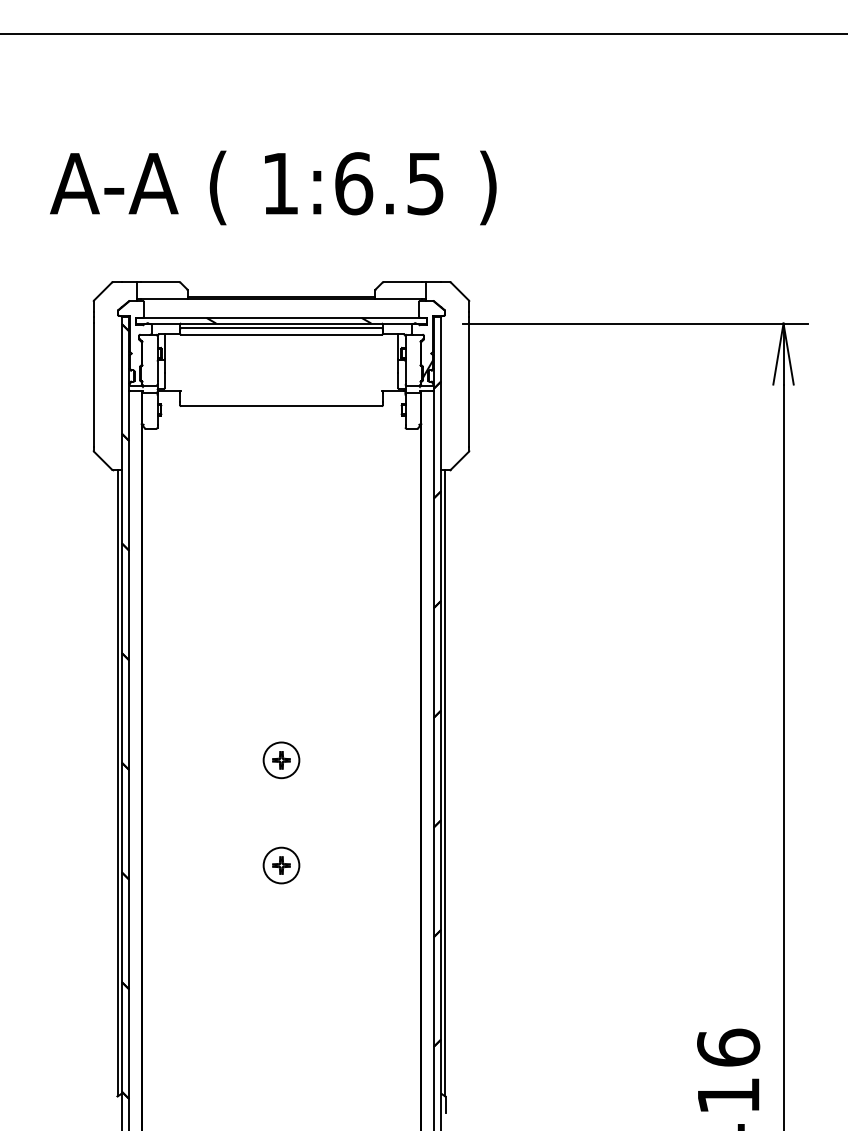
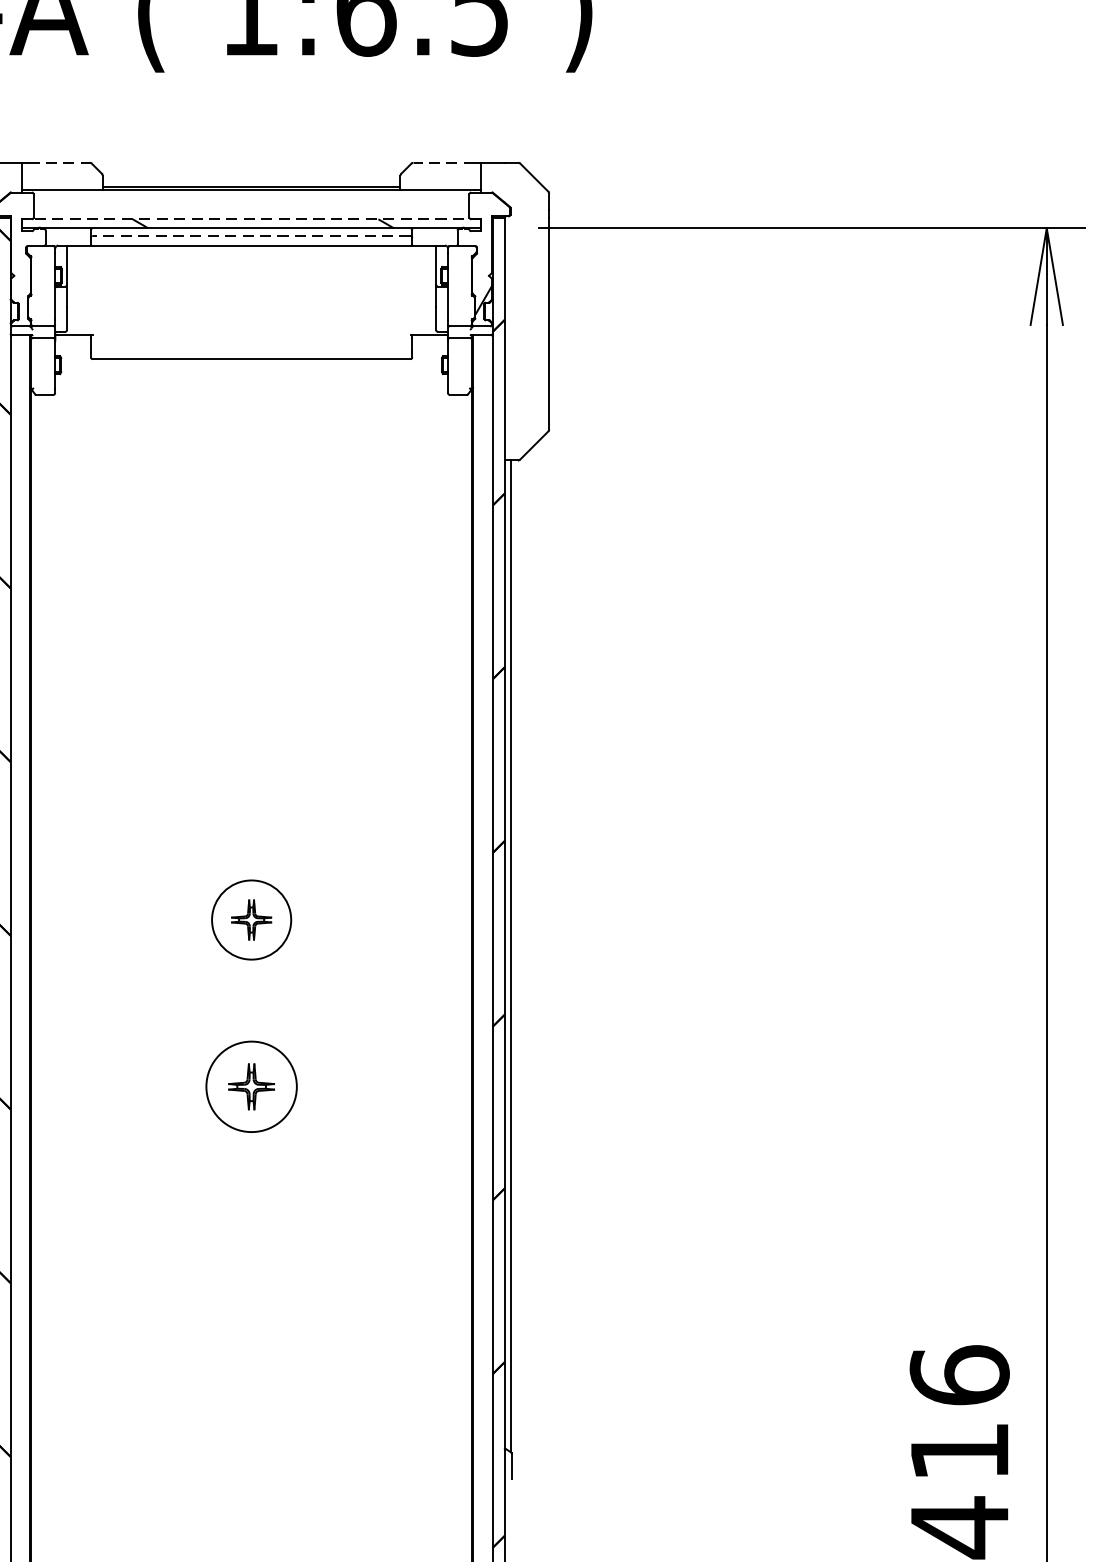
line: (160, 282) -> (59, 163), solid -> dashed
line: (402, 282) -> (443, 163), solid -> dashed
line: (281, 317) -> (251, 218), solid -> dashed
line: (281, 328) -> (251, 236), solid -> dashed
part: (281, 760) -> (251, 920), size x1.4
part: (281, 865) -> (251, 1086), size x1.6

